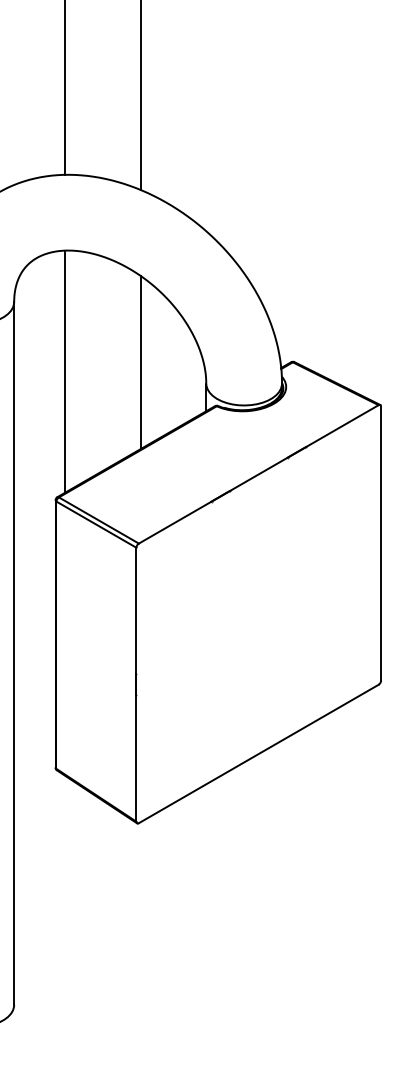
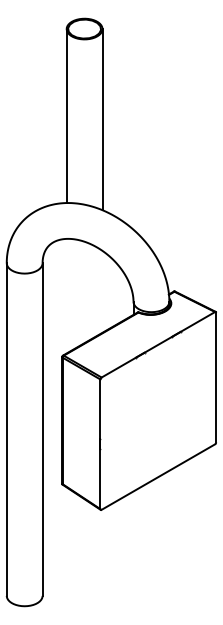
line: (140, 361) -> (102, 291), removed
line: (64, 370) -> (66, 295), removed

